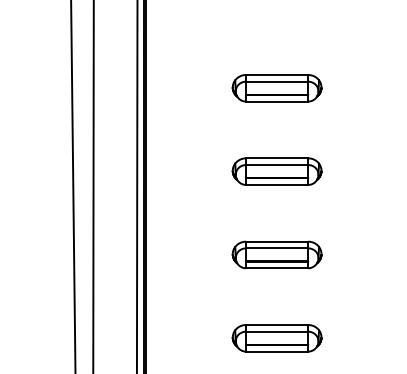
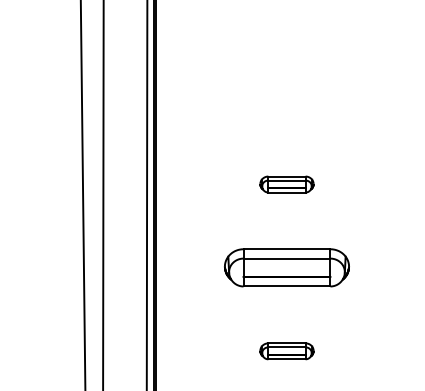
part: (276, 88) -> (286, 101), removed
part: (276, 171) -> (286, 184), size x0.6
part: (276, 254) -> (286, 267), size x1.4
part: (276, 338) -> (286, 351), size x0.6

